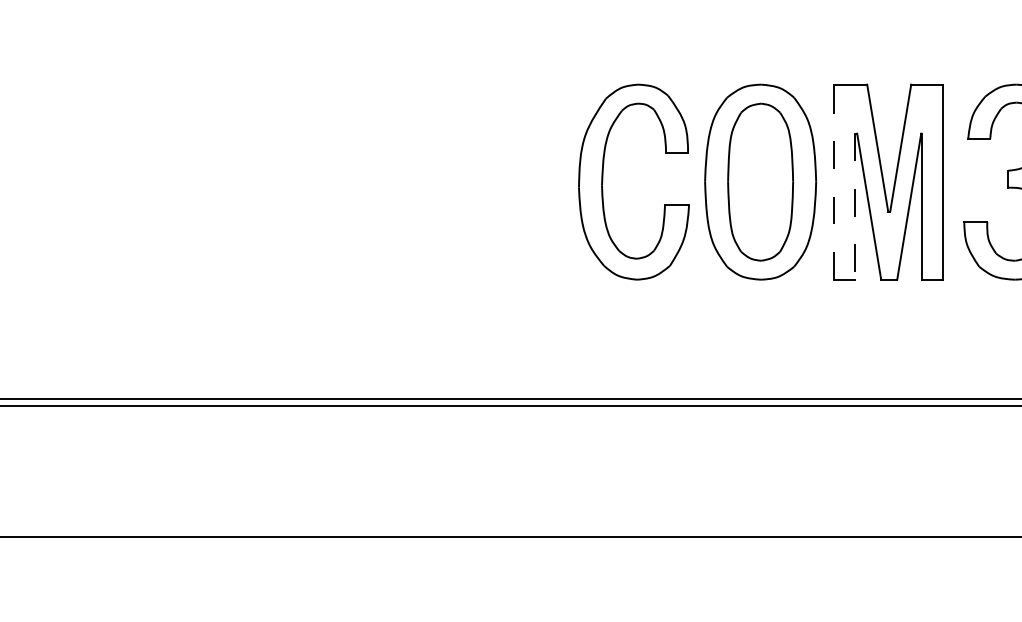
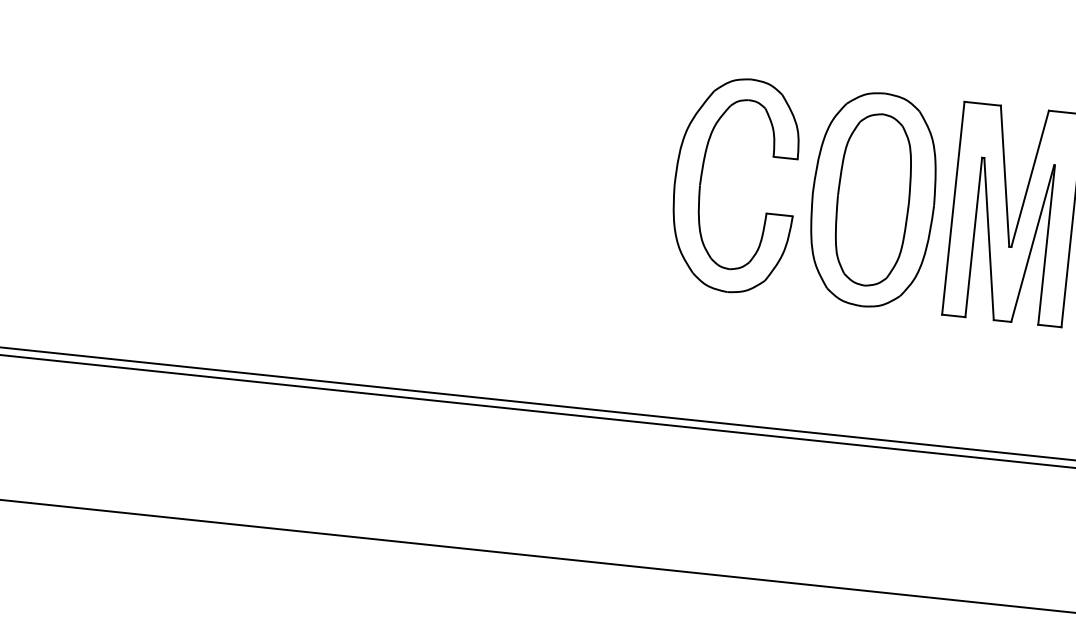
line: (833, 182) -> (952, 208), dashed -> solid
line: (855, 207) -> (974, 238), dashed -> solid

